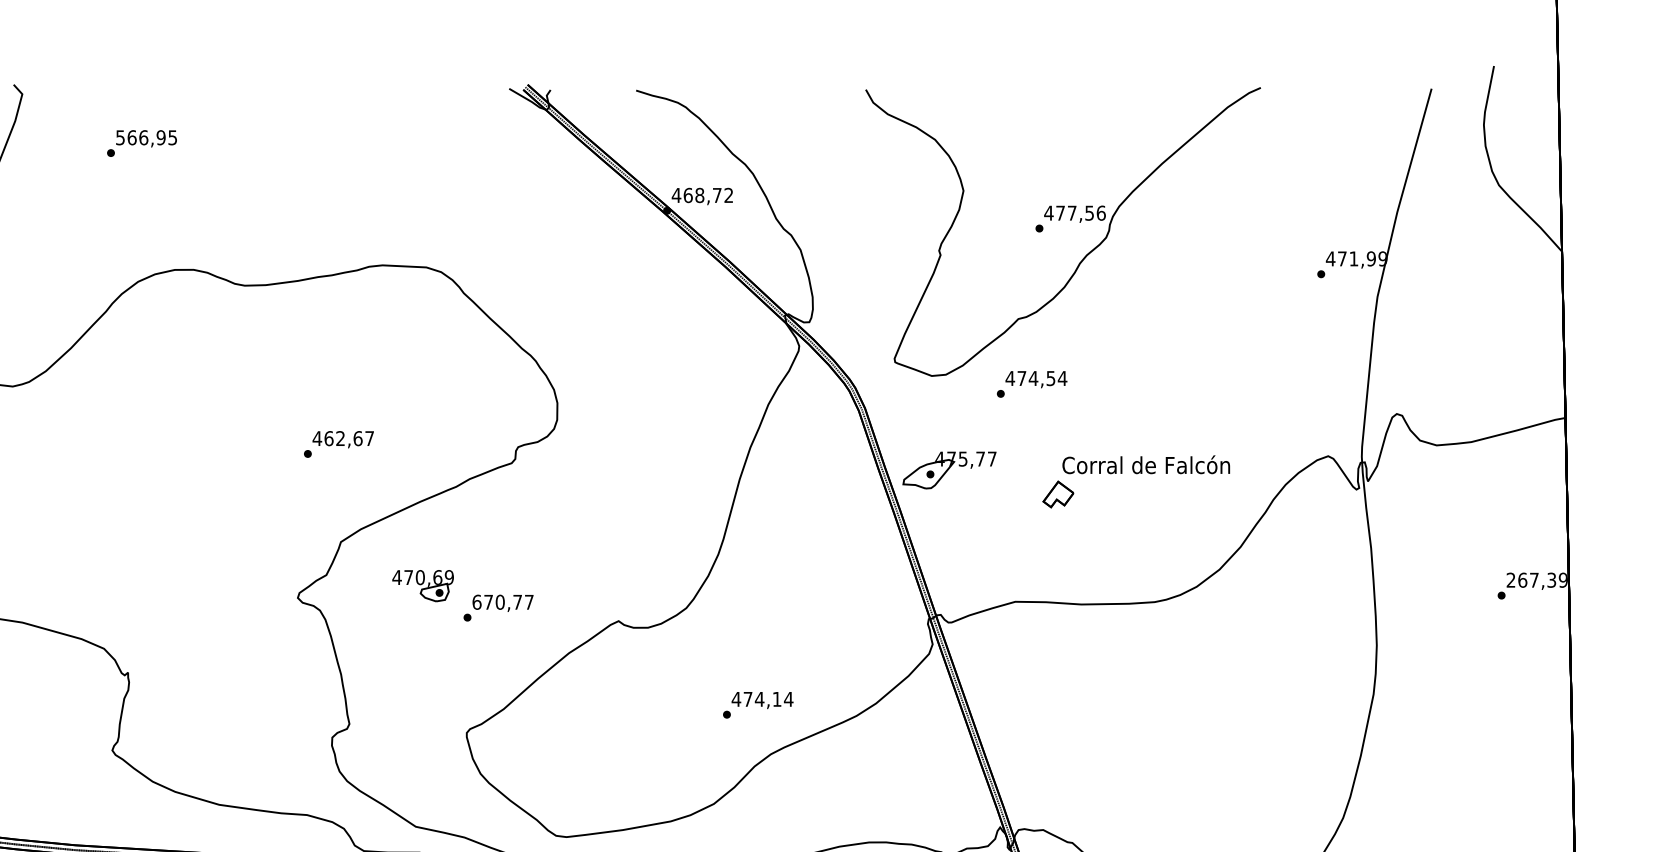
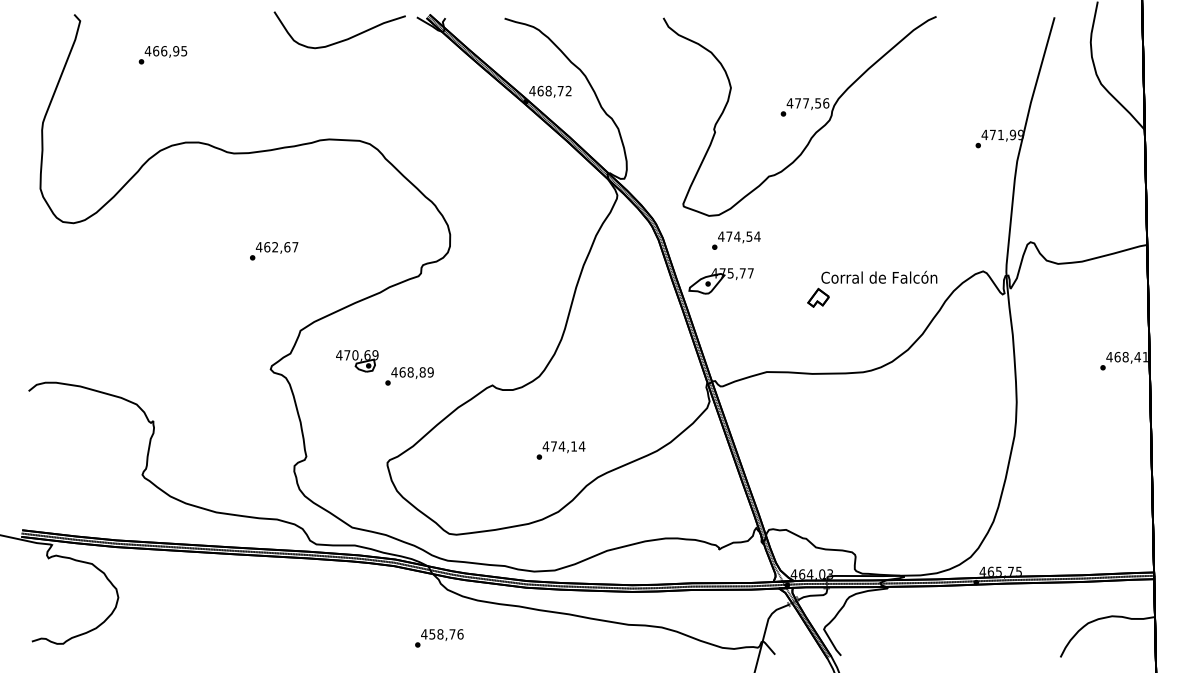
curve: (403, 120) -> (343, 39), added
text: (119, 138) -> (147, 51), 566,95 -> 466,95
text: (1032, 384) -> (736, 240), moved
text: (339, 444) -> (274, 251), moved
part: (1136, 480) -> (872, 288), moved
text: (1535, 579) -> (1126, 356), 267,39 -> 468,41
text: (502, 602) -> (412, 372), 670,77 -> 468,89
text: (757, 705) -> (560, 450), moved

